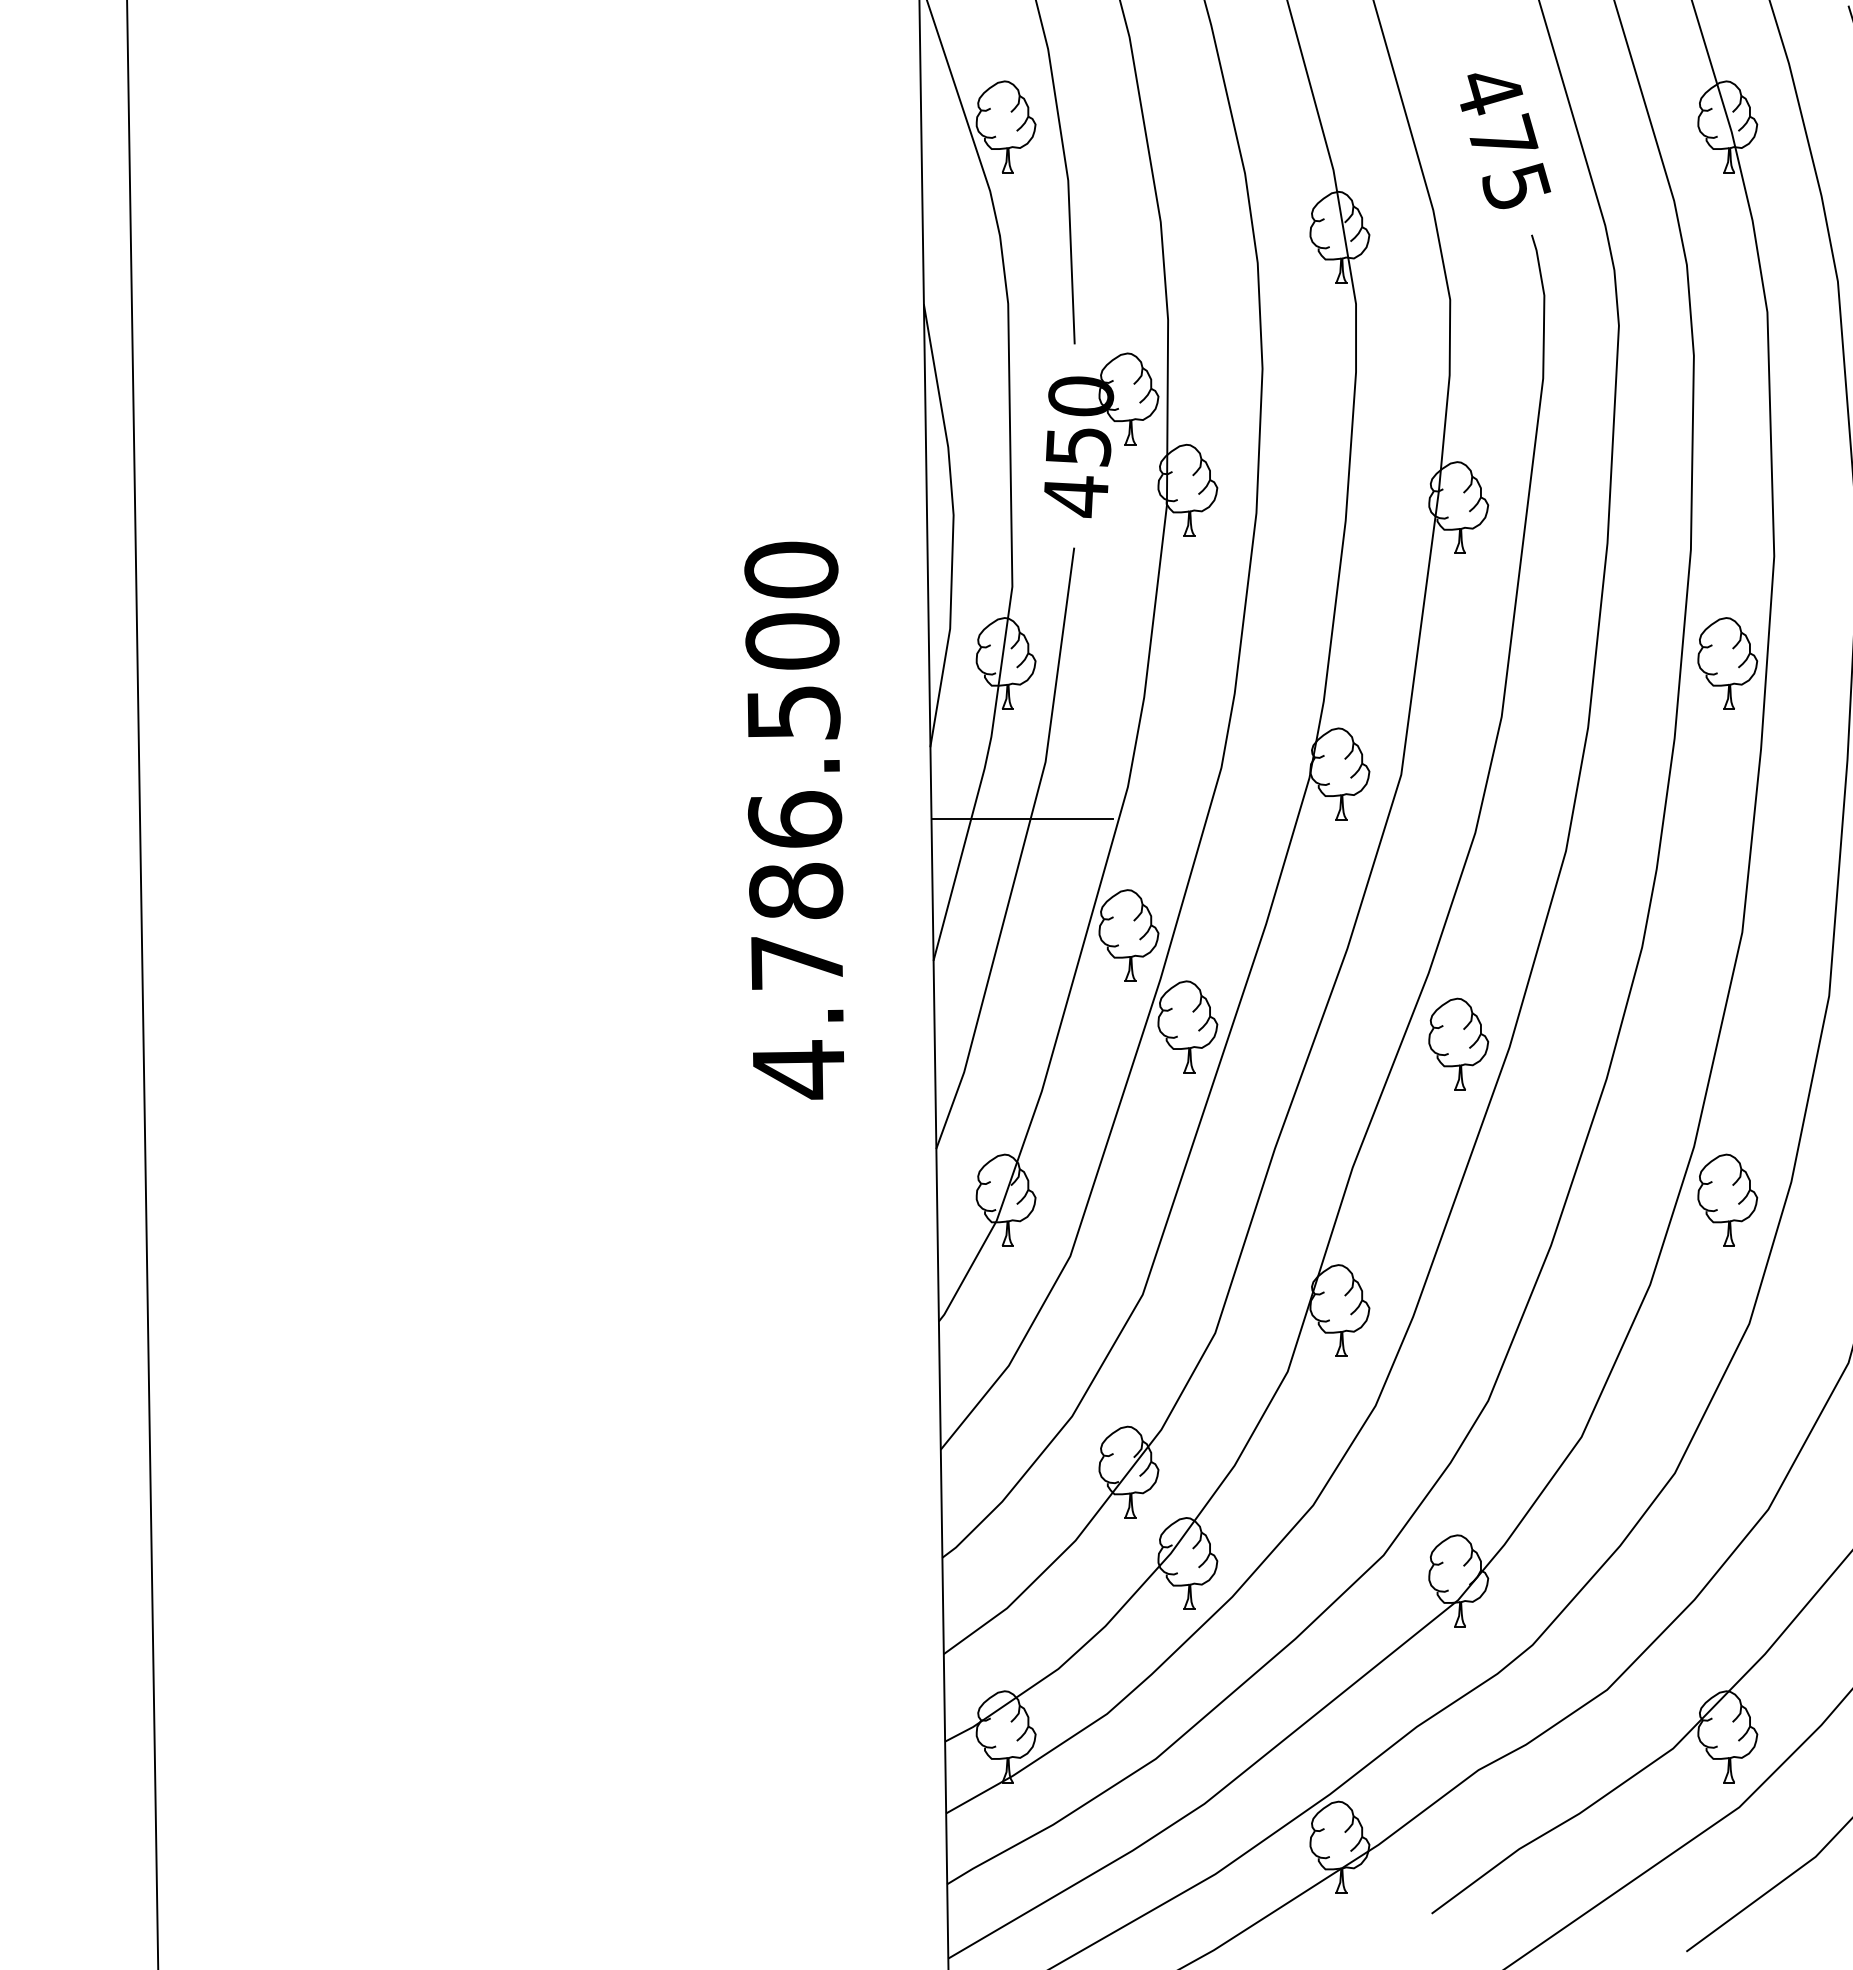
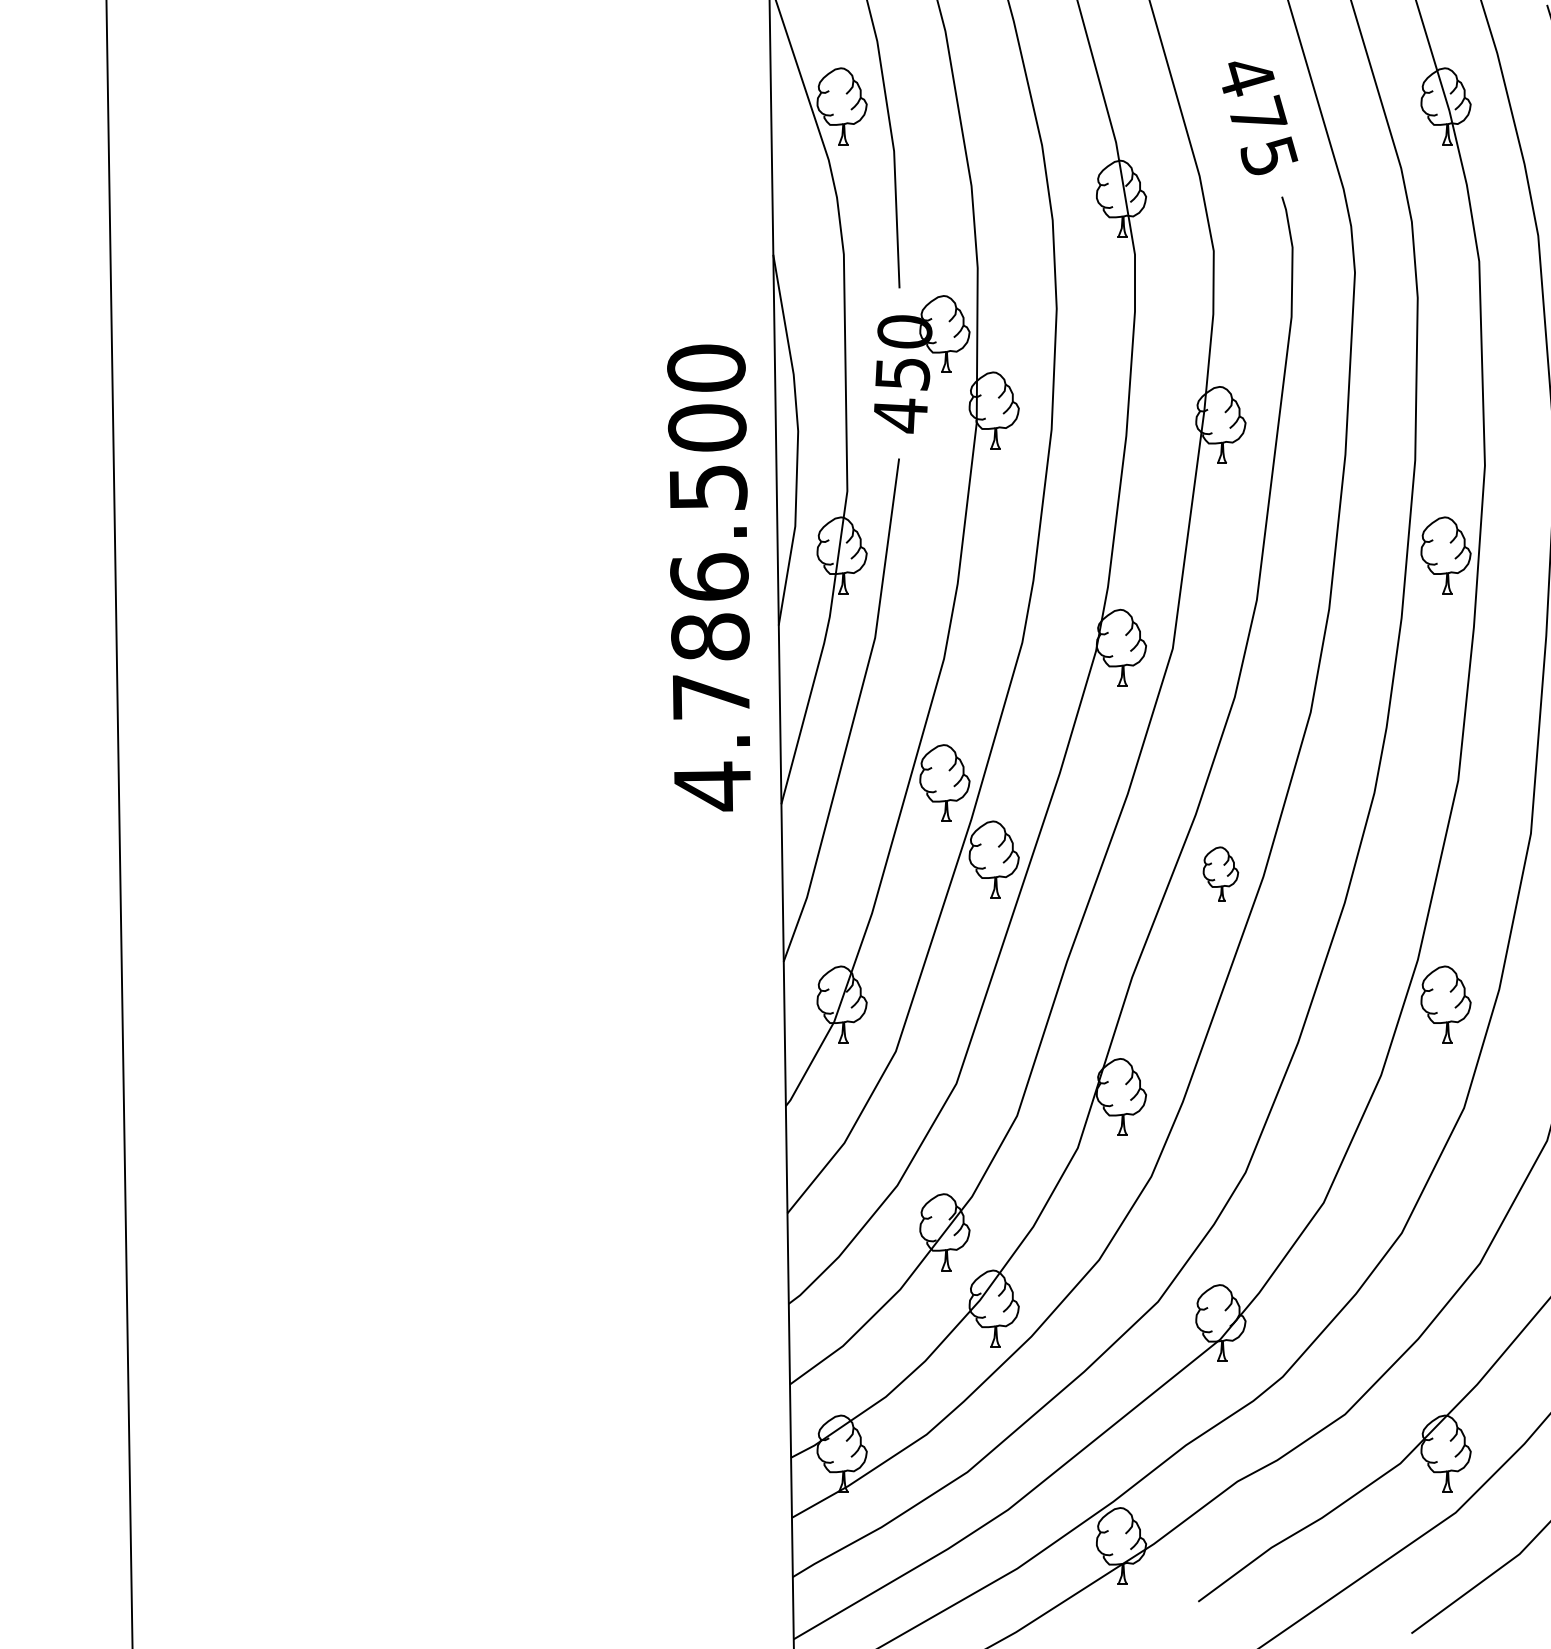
line: (1022, 818) -> (855, 685), removed
text: (793, 820) -> (708, 577), moved
part: (1458, 1043) -> (1220, 873), size x0.7

